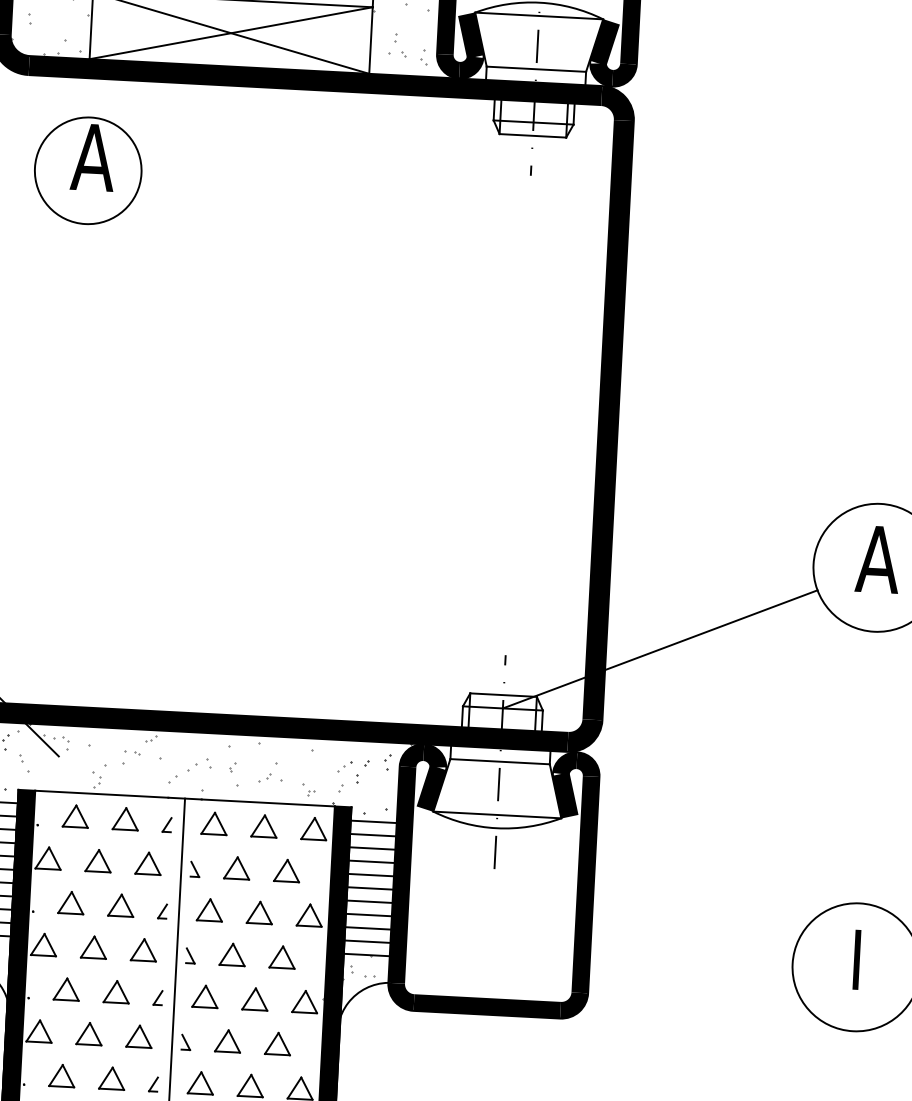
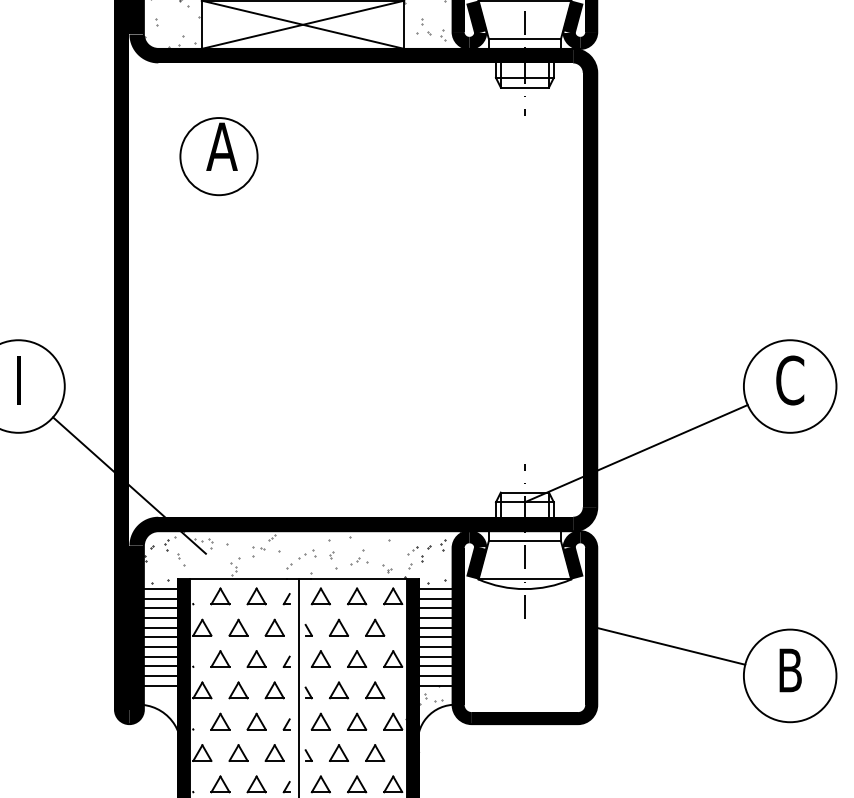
part: (87, 170) -> (218, 156), moved
text: (876, 559) -> (789, 380), A -> C
line: (690, 916) -> (668, 645), added
text: (857, 959) -> (790, 670), I -> B

